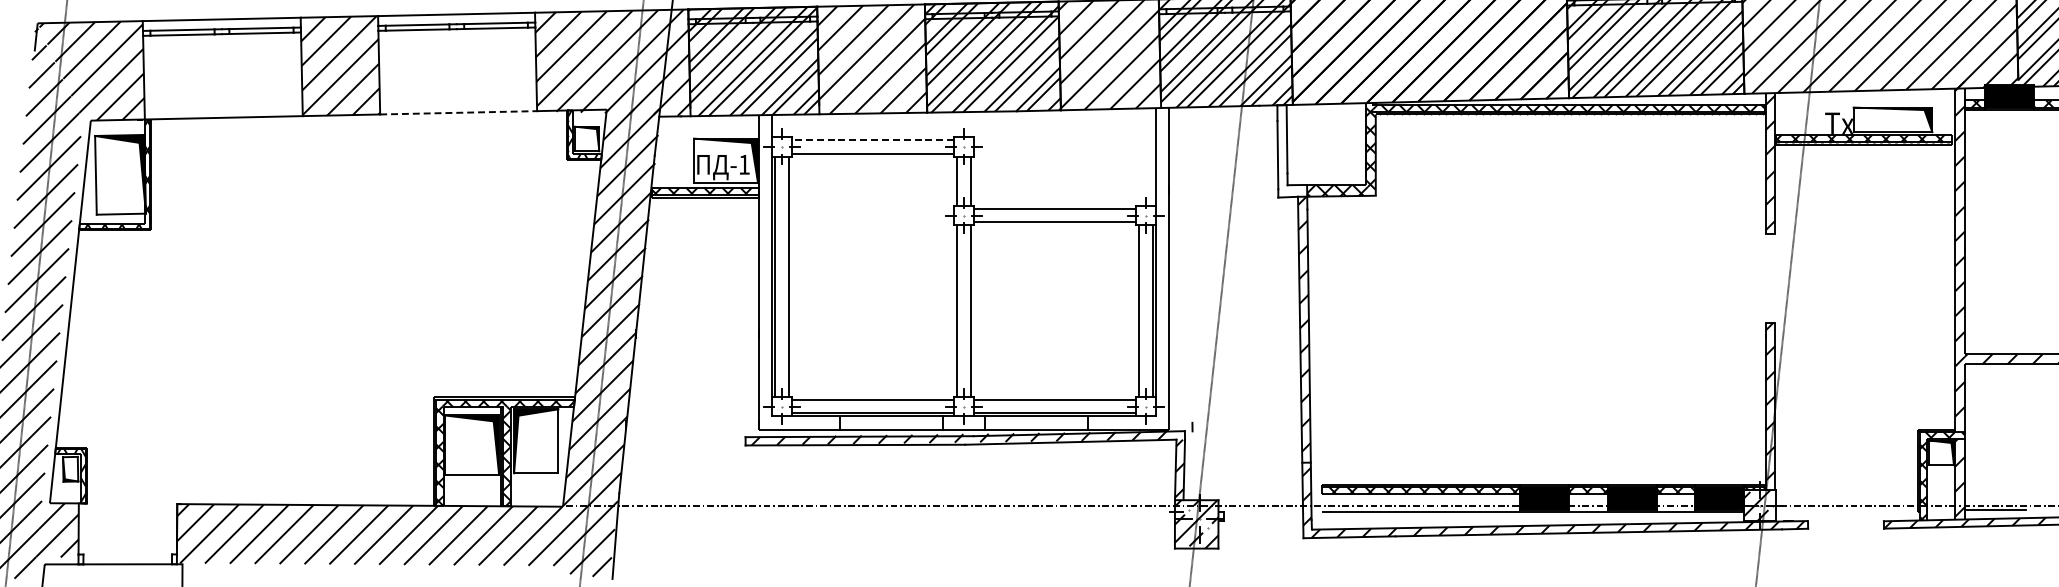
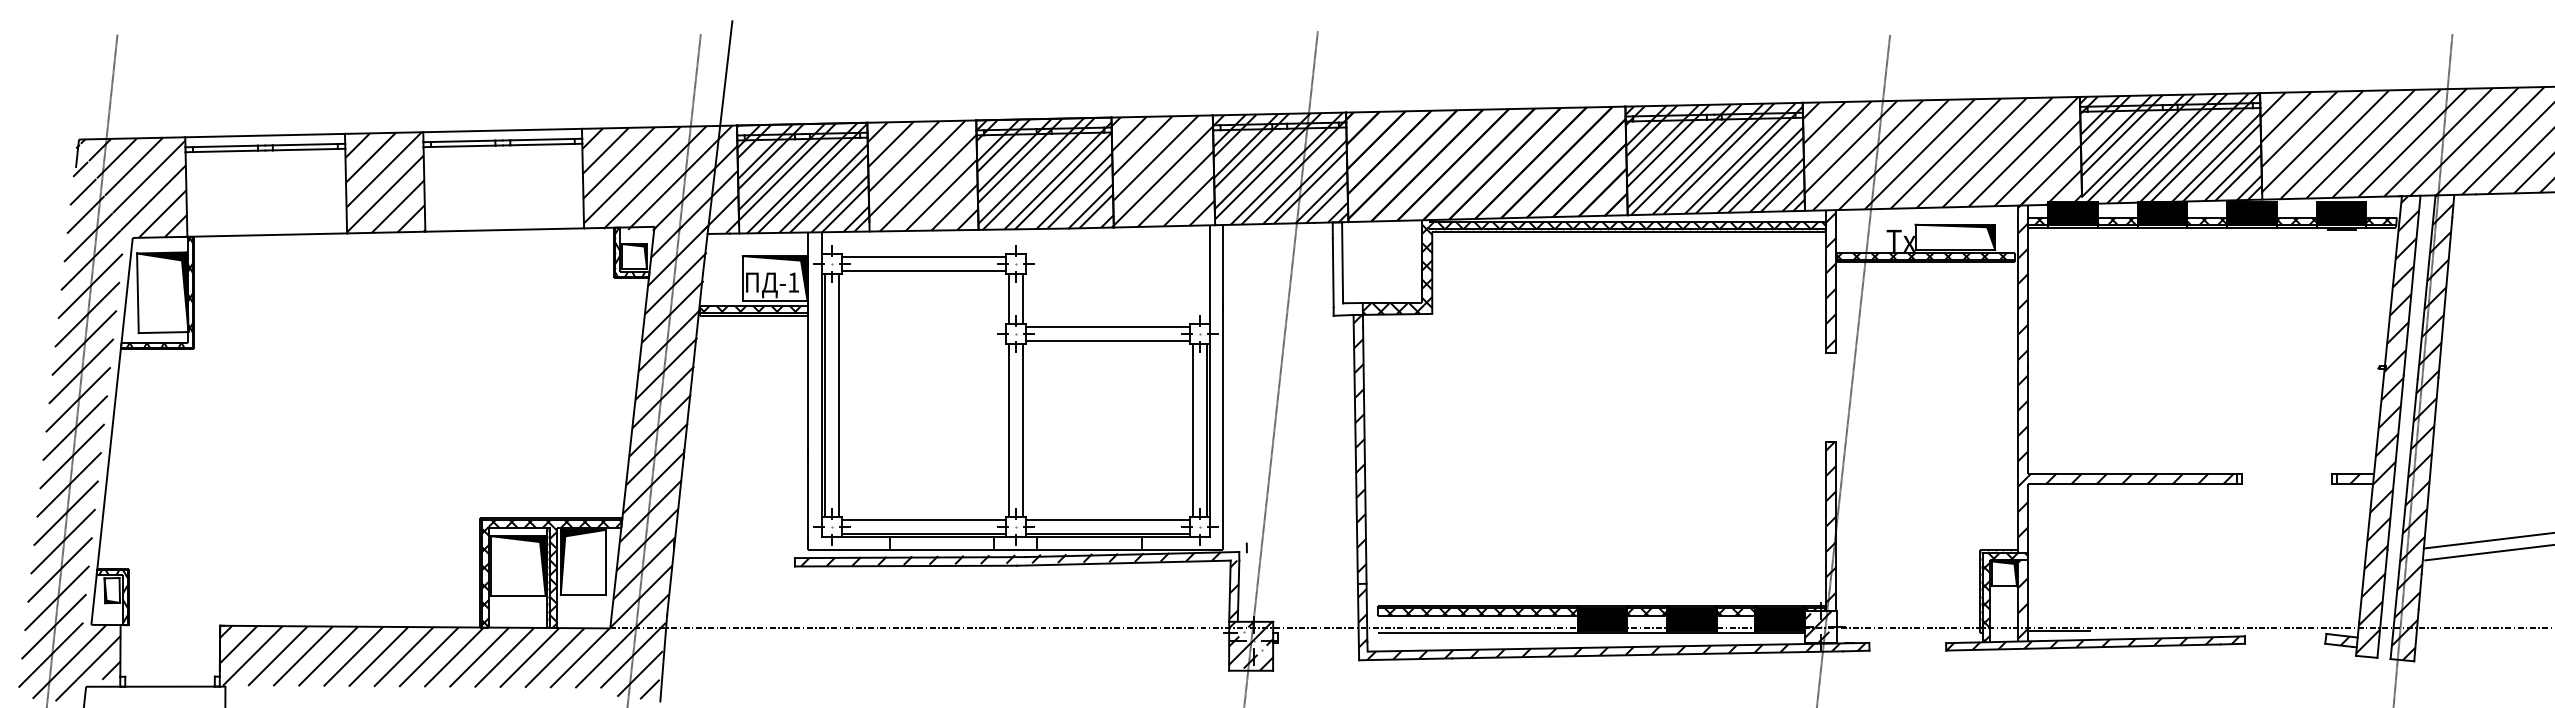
line: (459, 113) -> (505, 230), dashed -> solid
line: (872, 139) -> (923, 257), dashed -> solid

